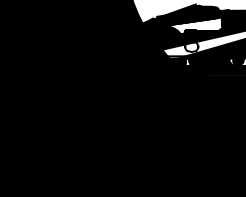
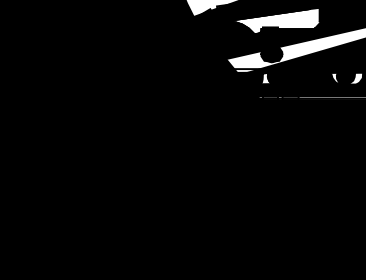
fill: (191, 46) -> (271, 53), added

